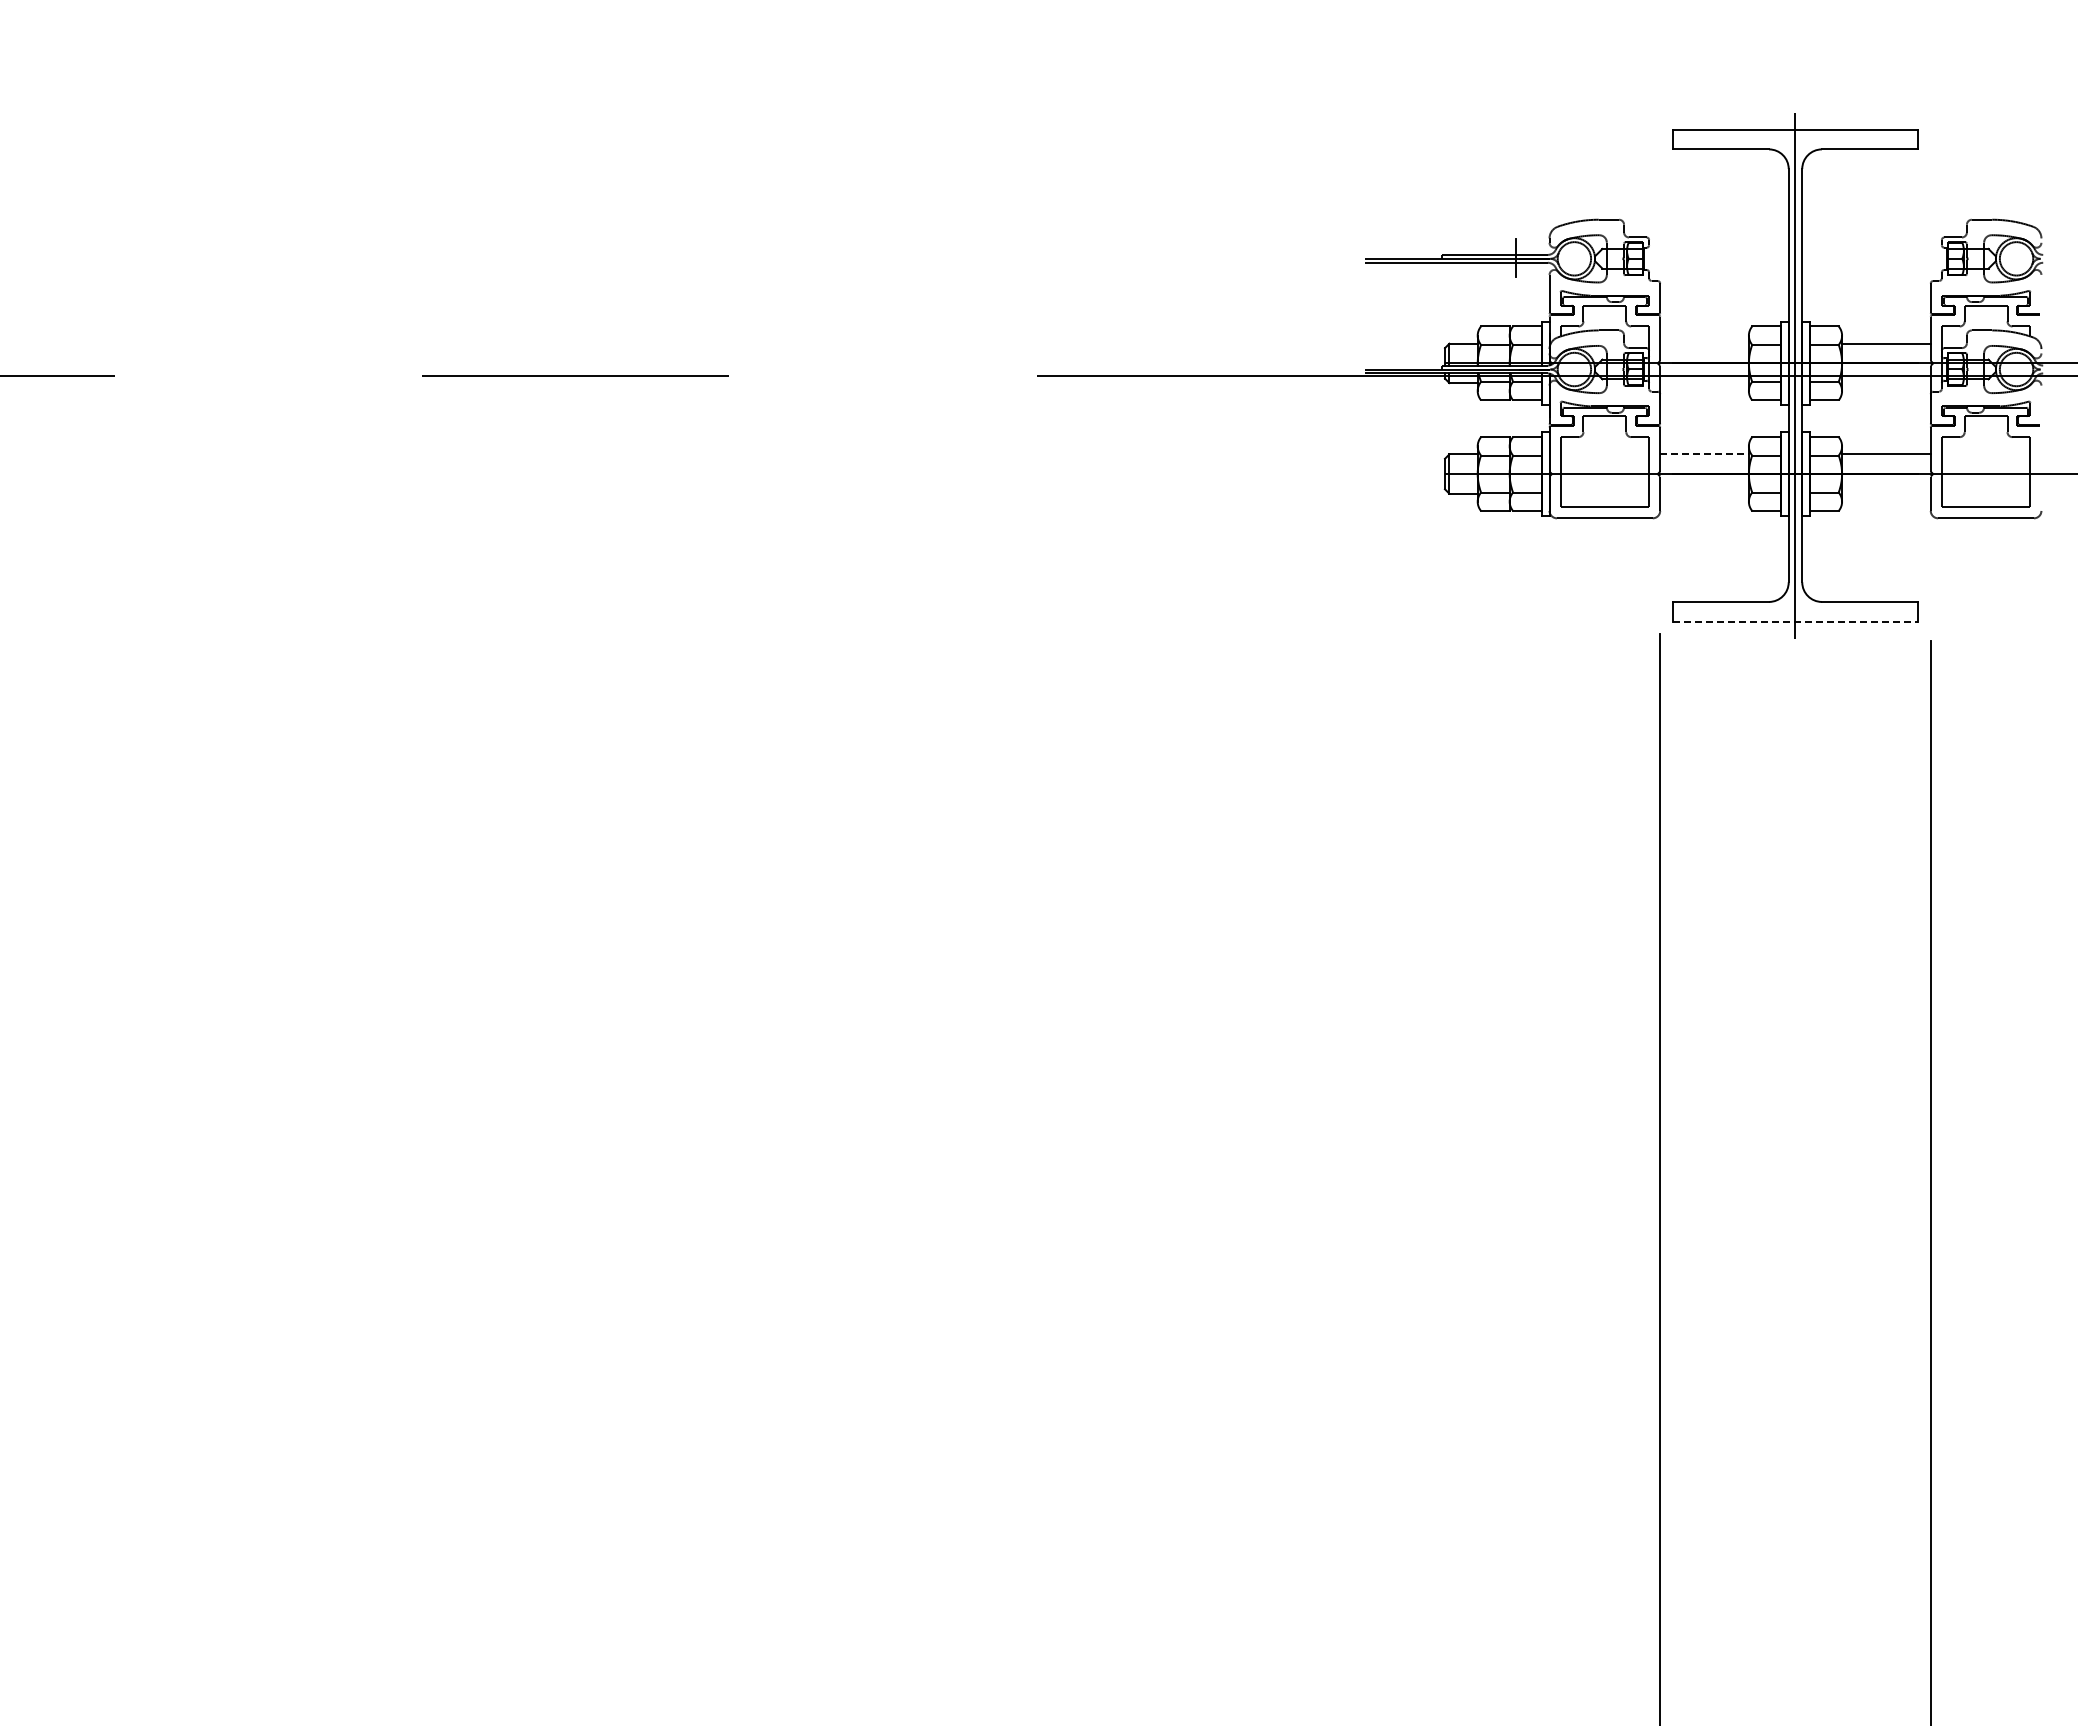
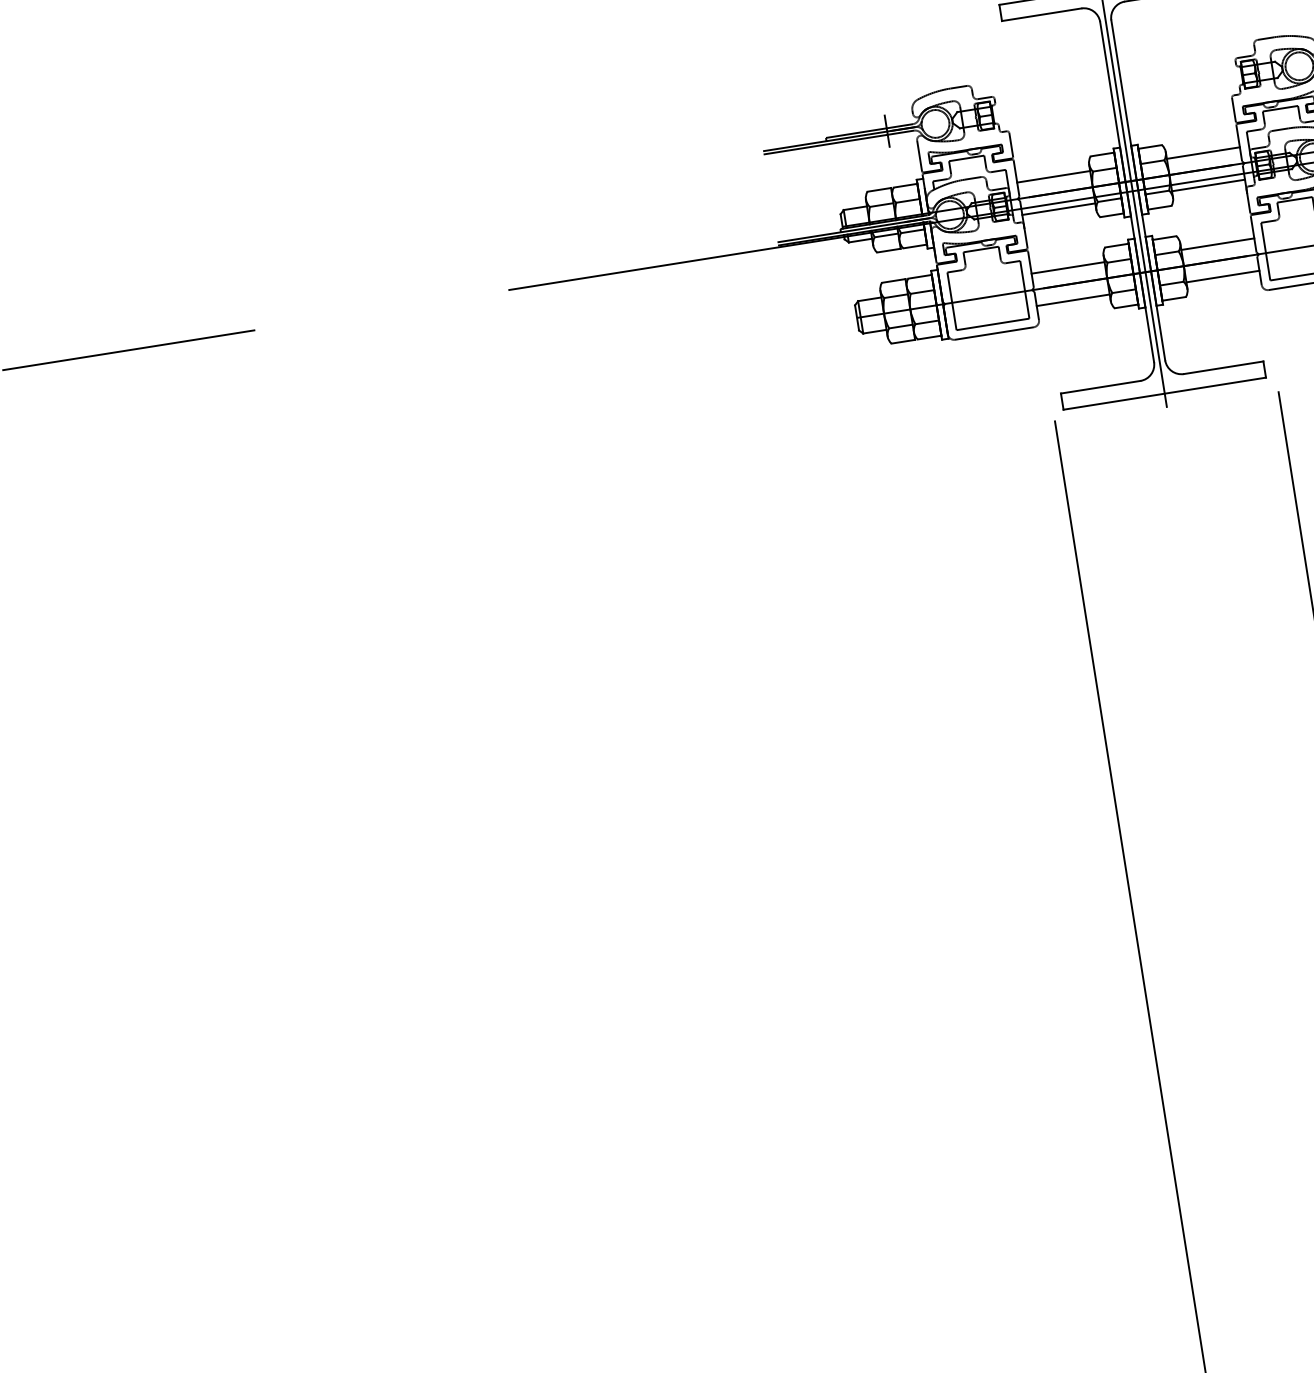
line: (1704, 343) -> (1053, 176), added
line: (1704, 383) -> (1058, 209), added
line: (1886, 383) -> (1208, 185), added
line: (1705, 454) -> (1068, 267), dashed -> solid
line: (1704, 493) -> (1073, 300), added
line: (1886, 493) -> (1222, 276), added
line: (1795, 621) -> (1164, 393), dashed -> solid

